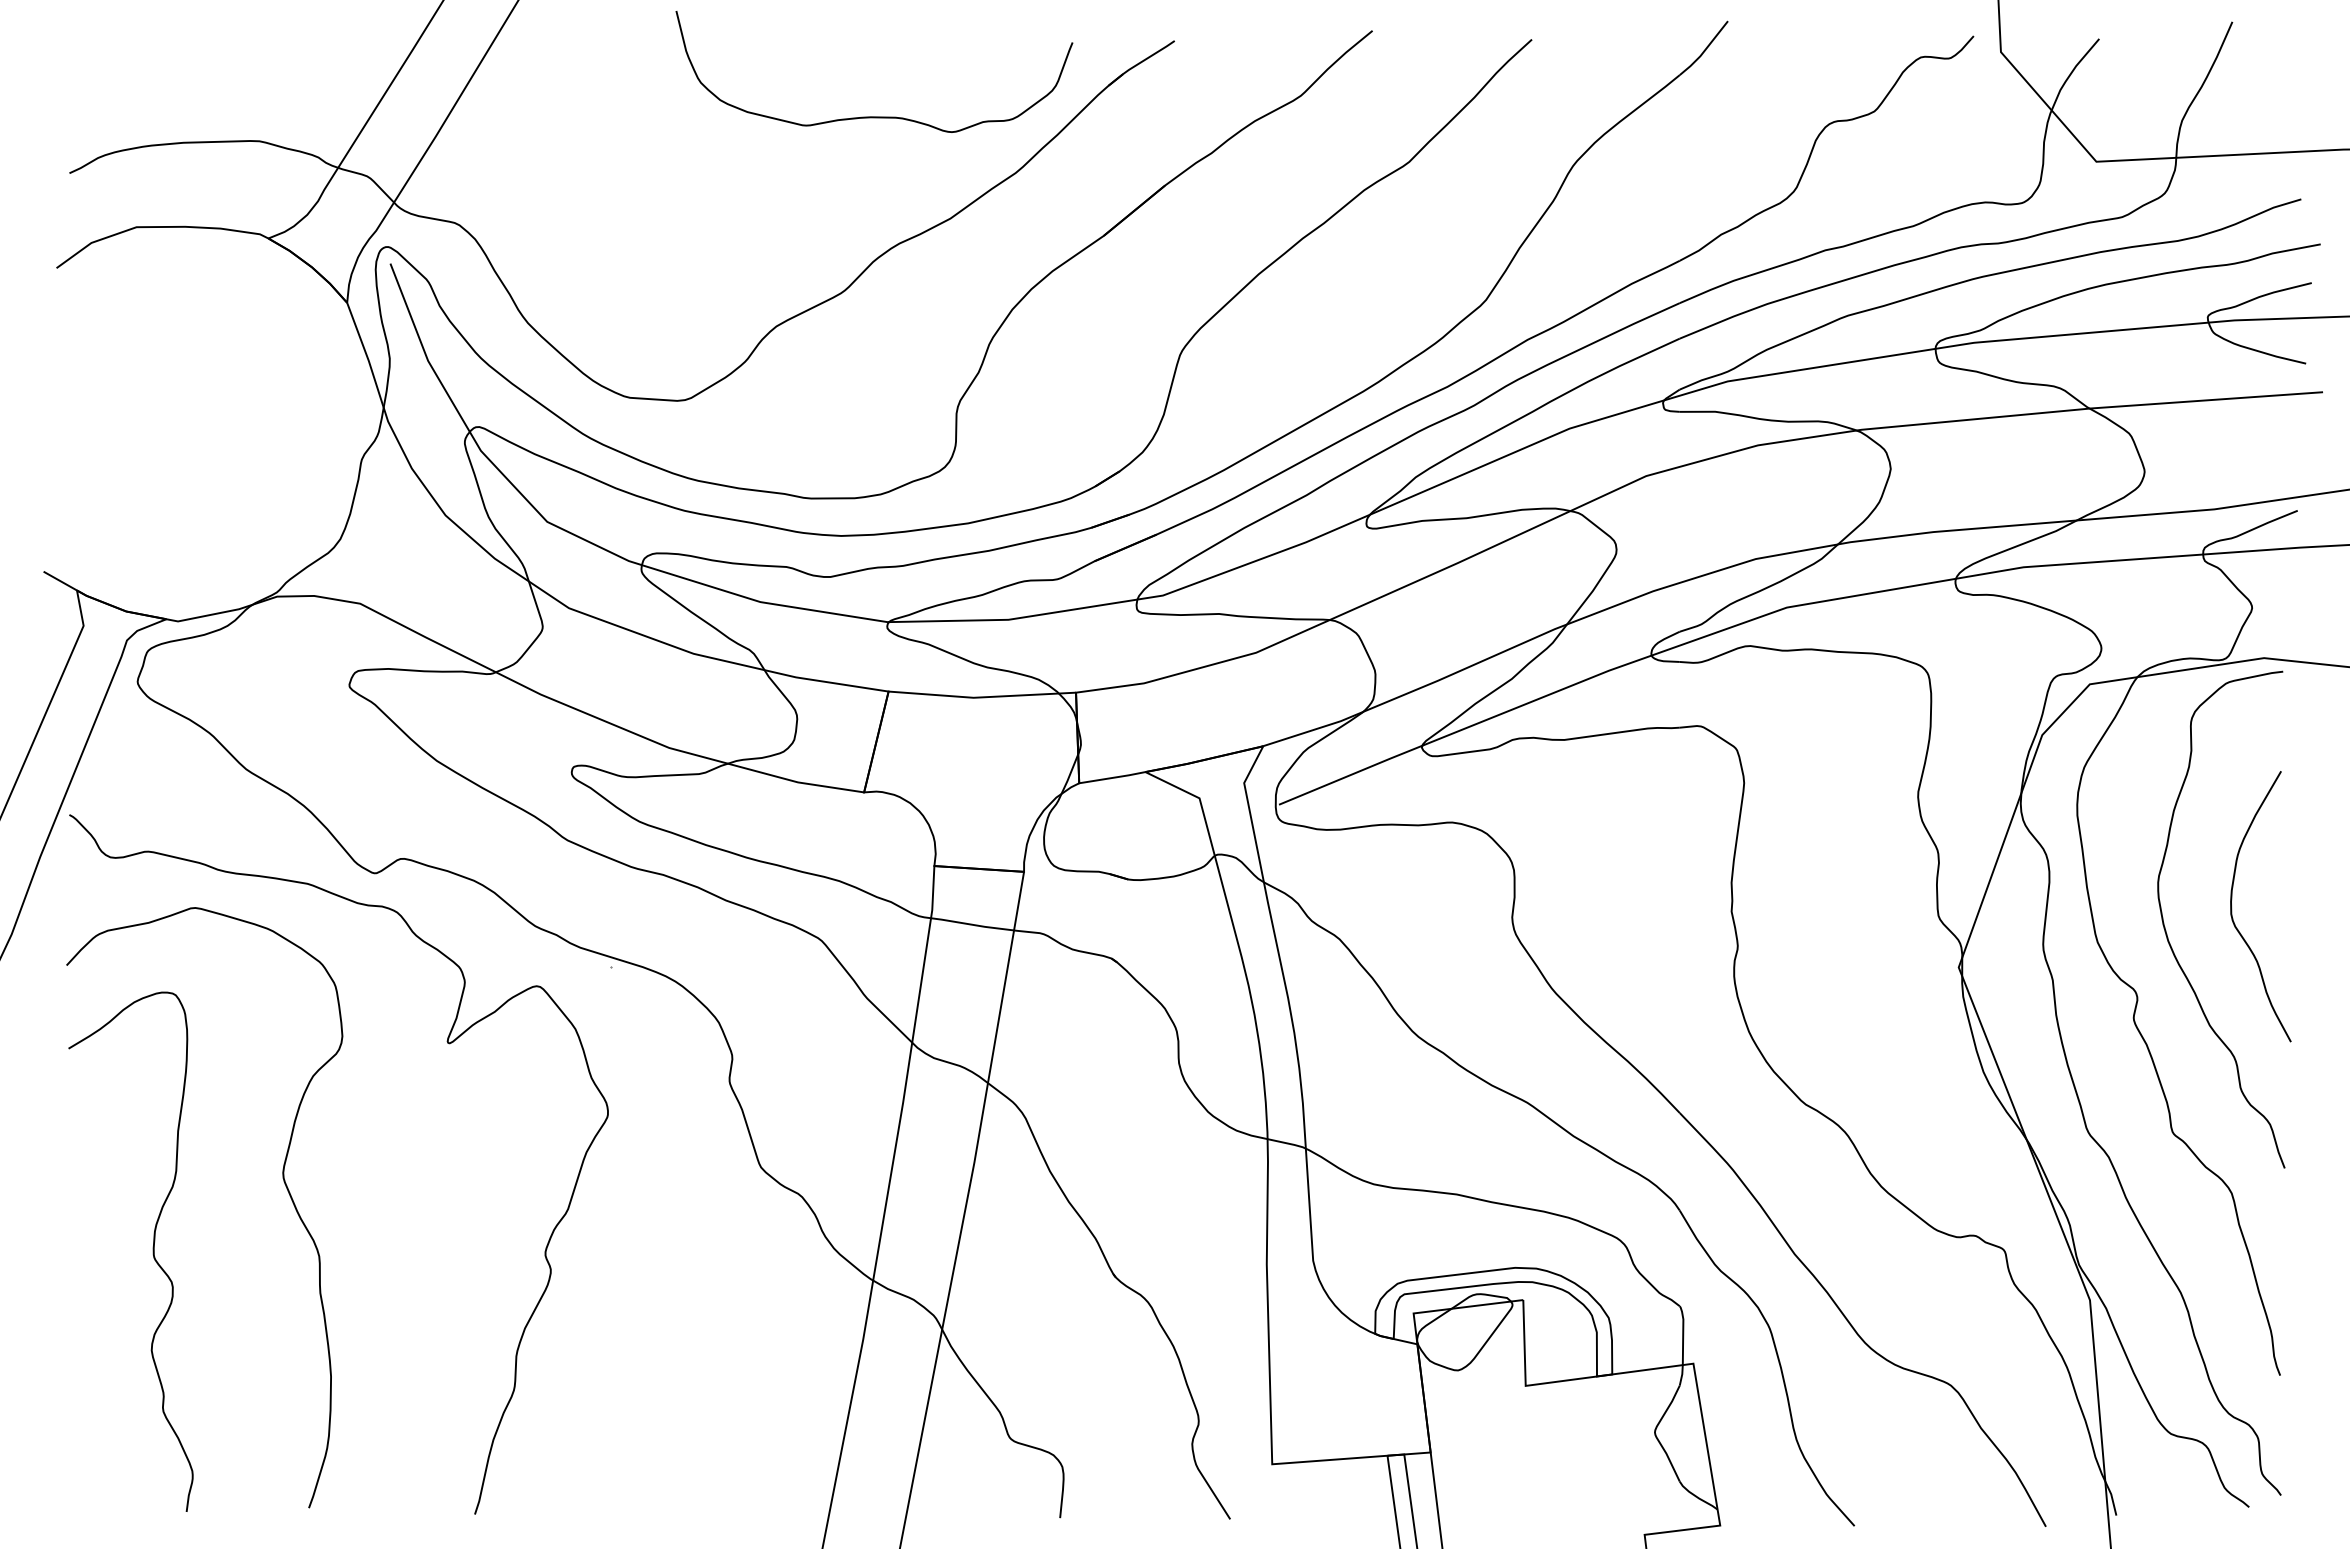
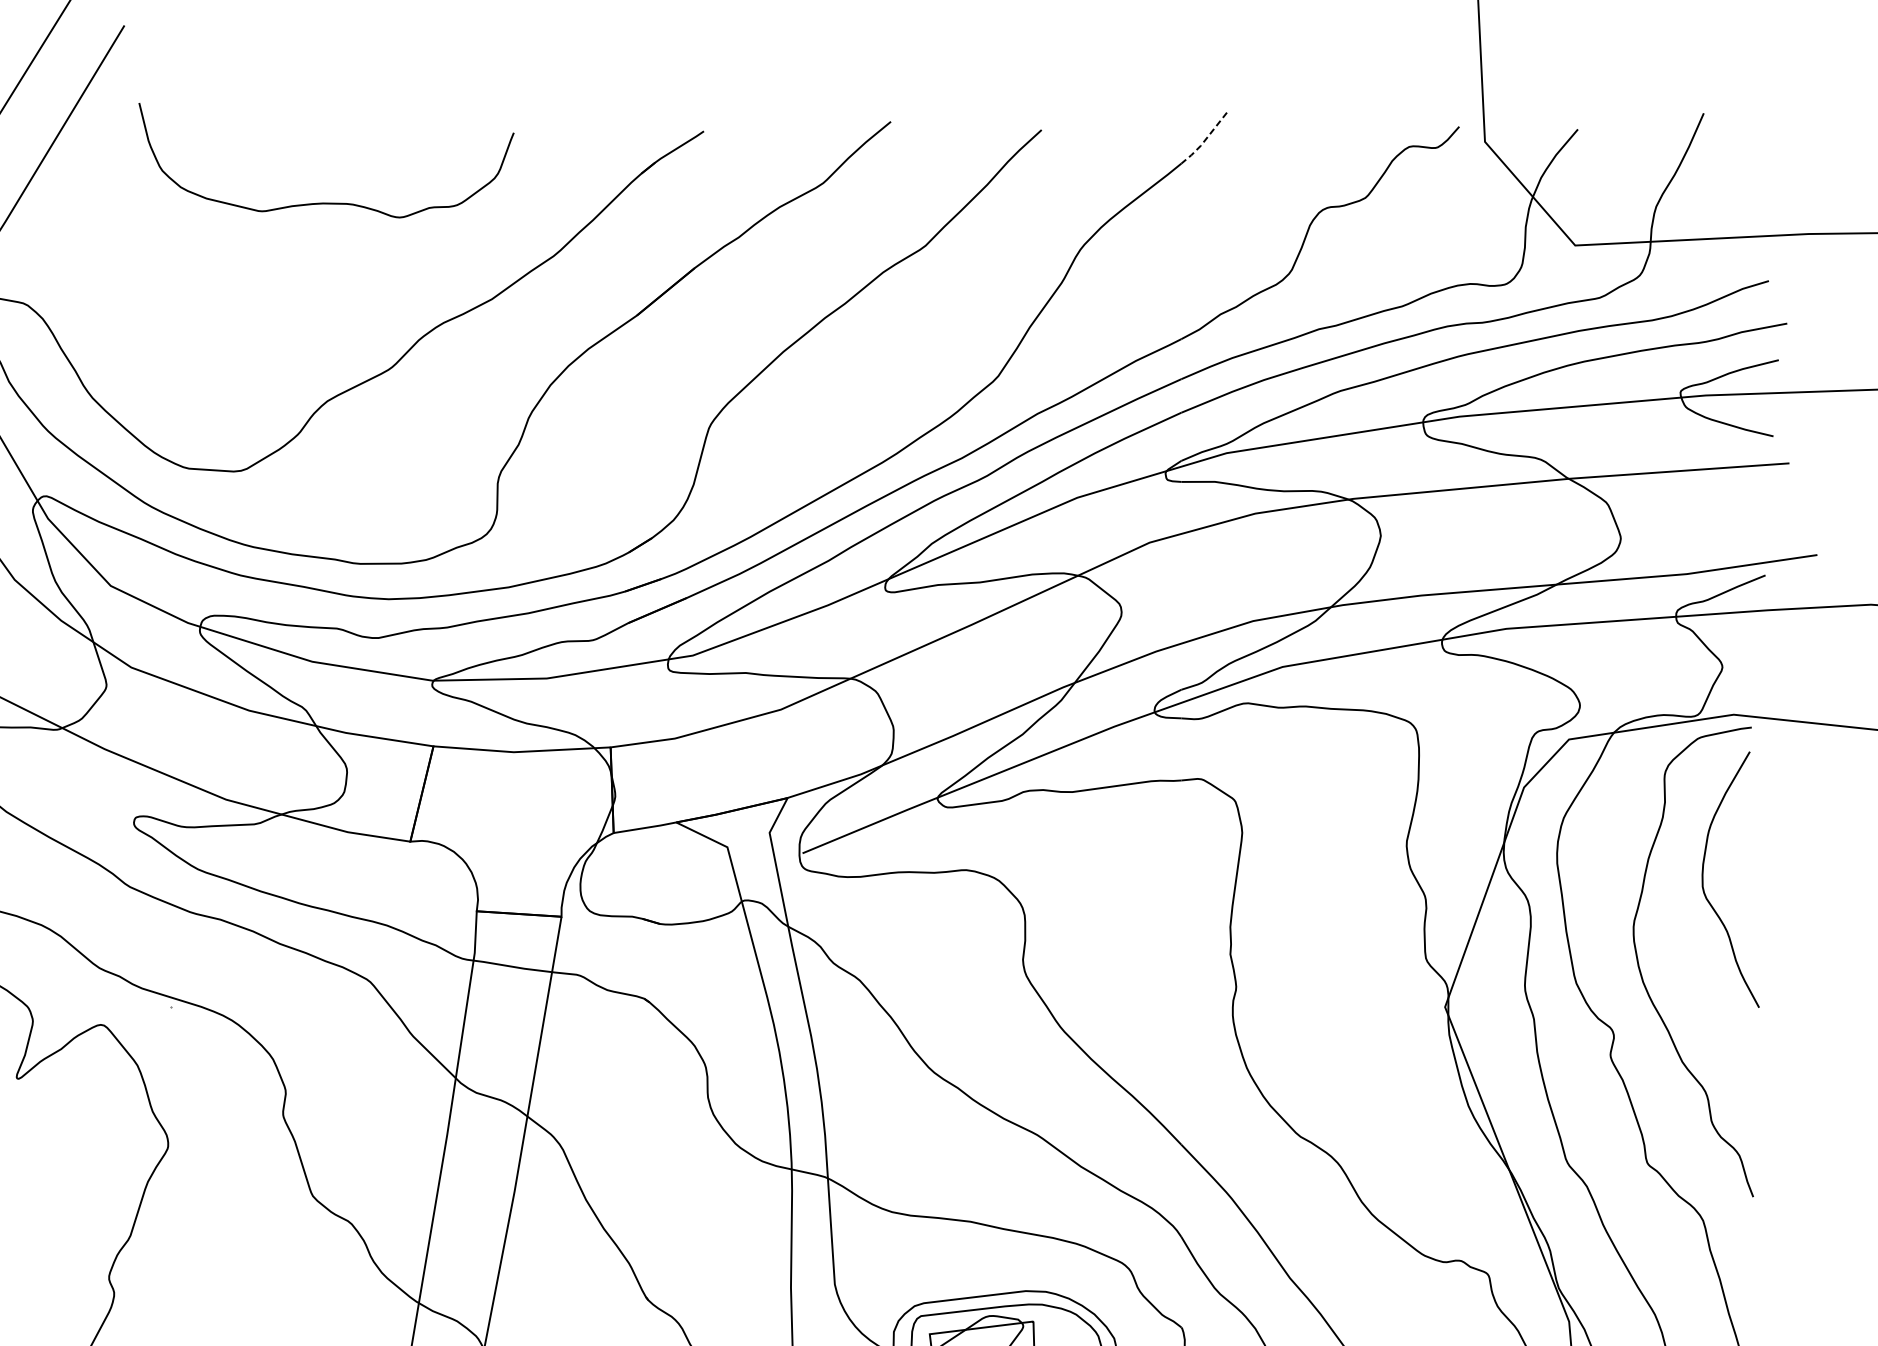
line: (1704, 50) -> (1204, 140), solid -> dashed
curve: (874, 116) -> (326, 202), moved
curve: (2232, 907) -> (1703, 880), moved

